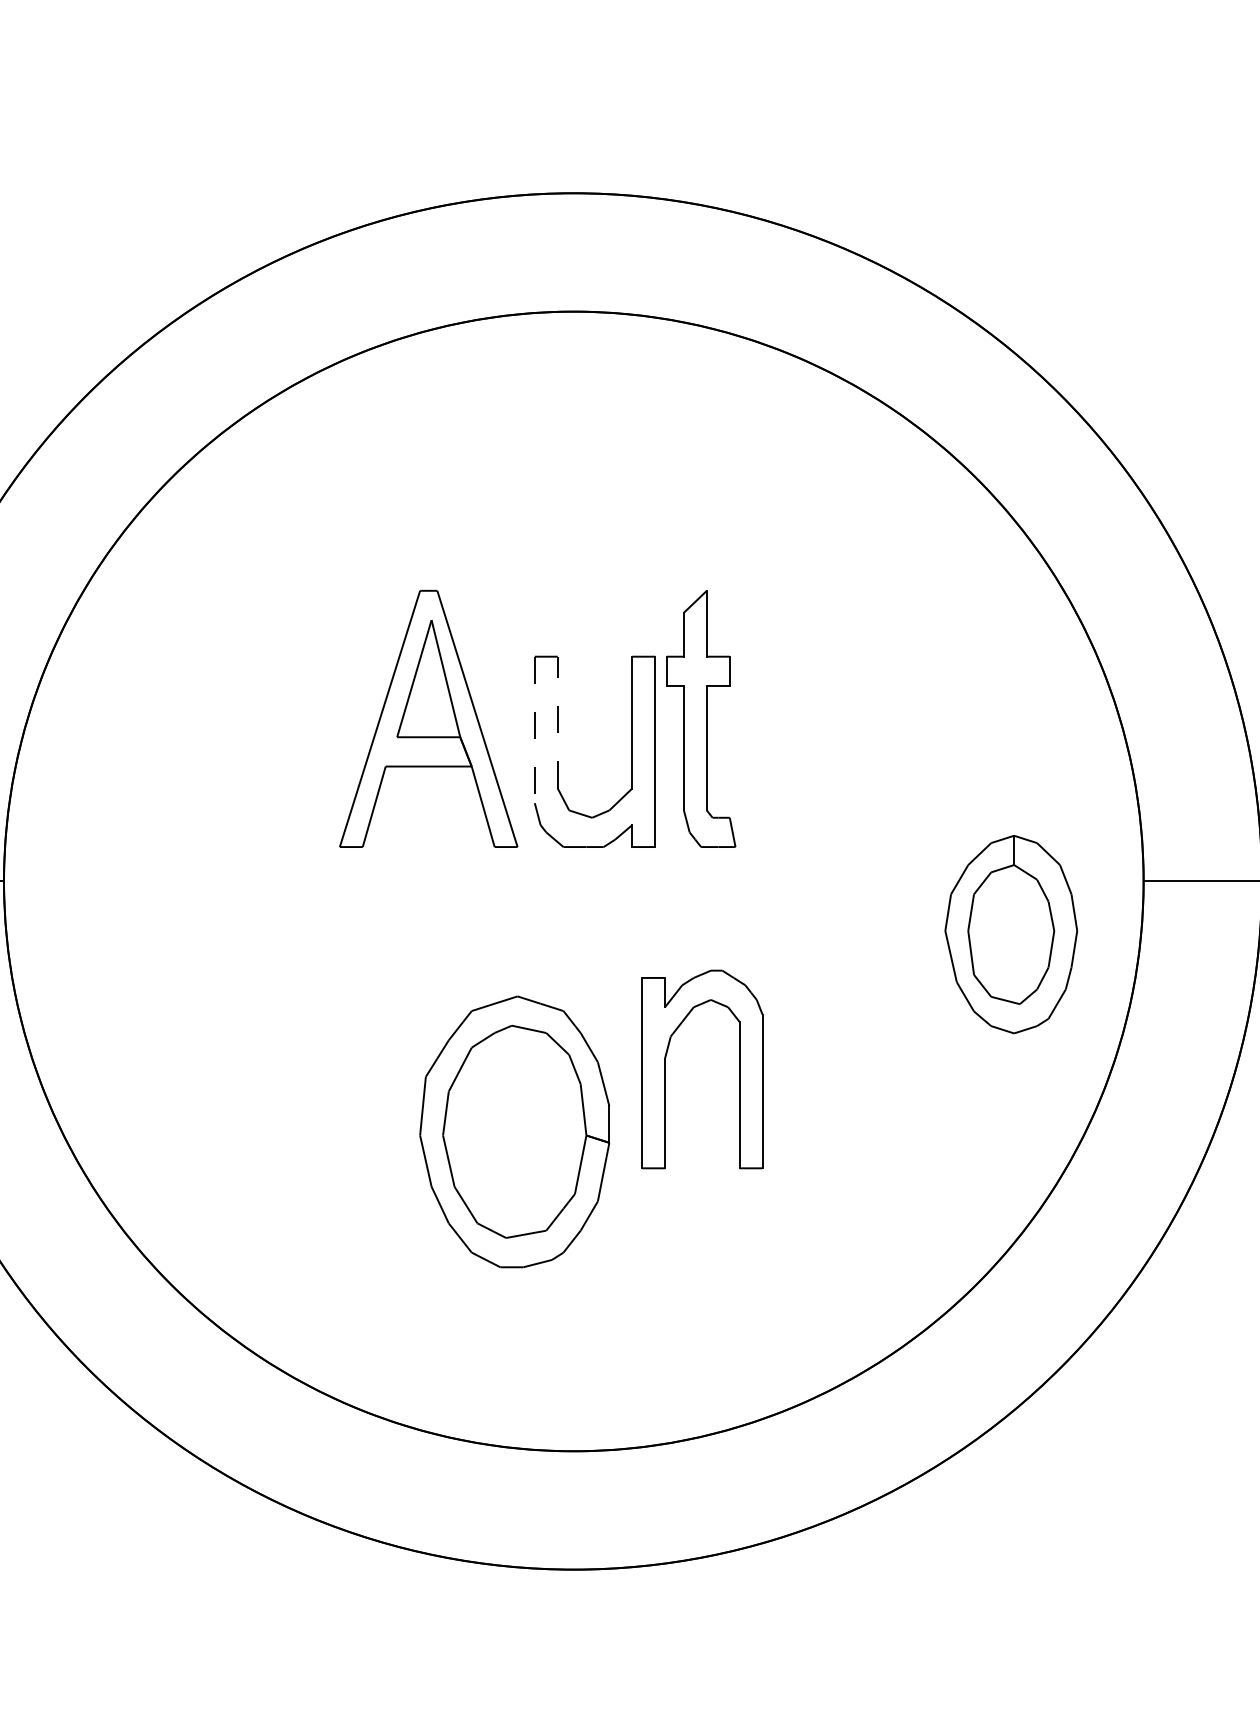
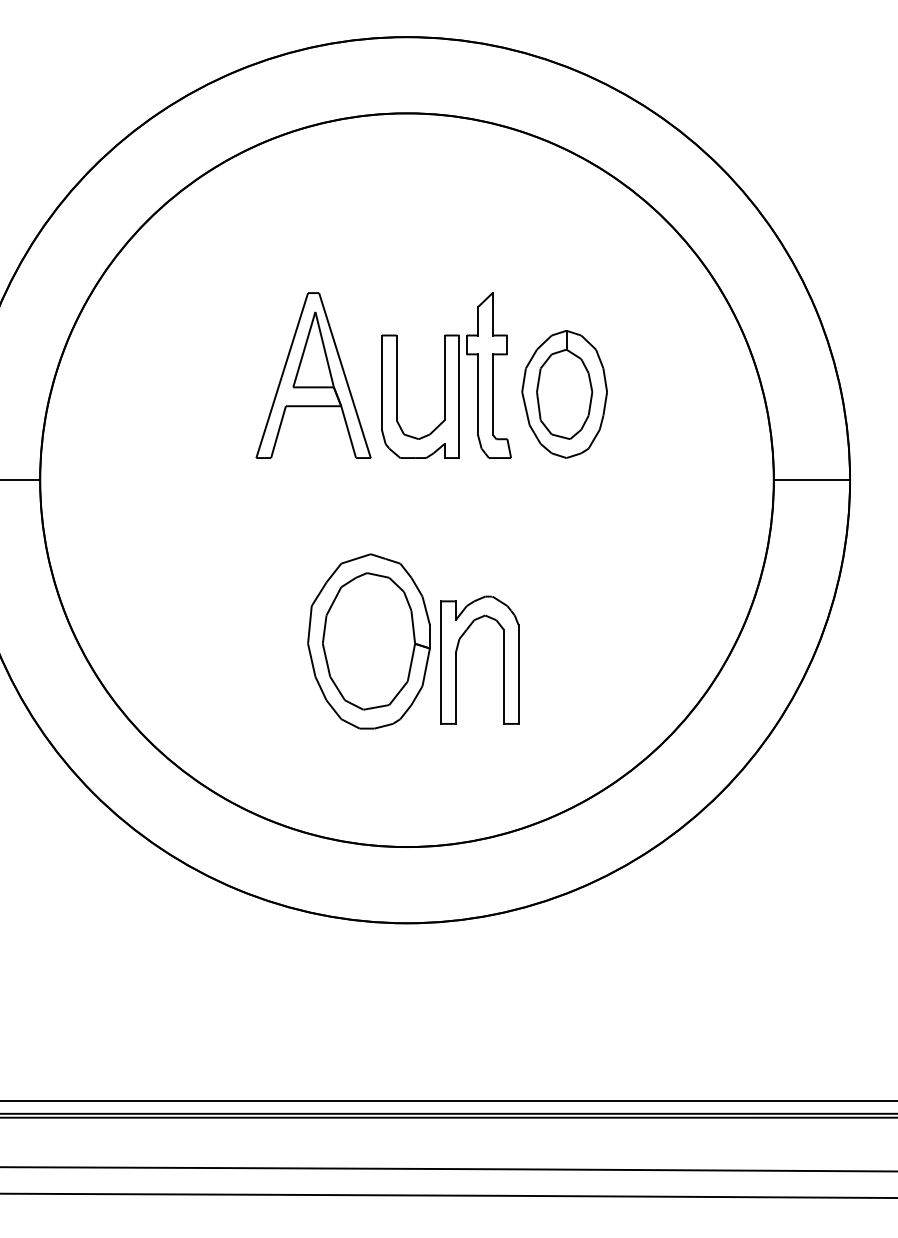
line: (557, 721) -> (396, 377), dashed -> solid
line: (534, 731) -> (381, 383), dashed -> solid
part: (1011, 934) -> (564, 394), moved
part: (666, 1068) -> (456, 659), moved

